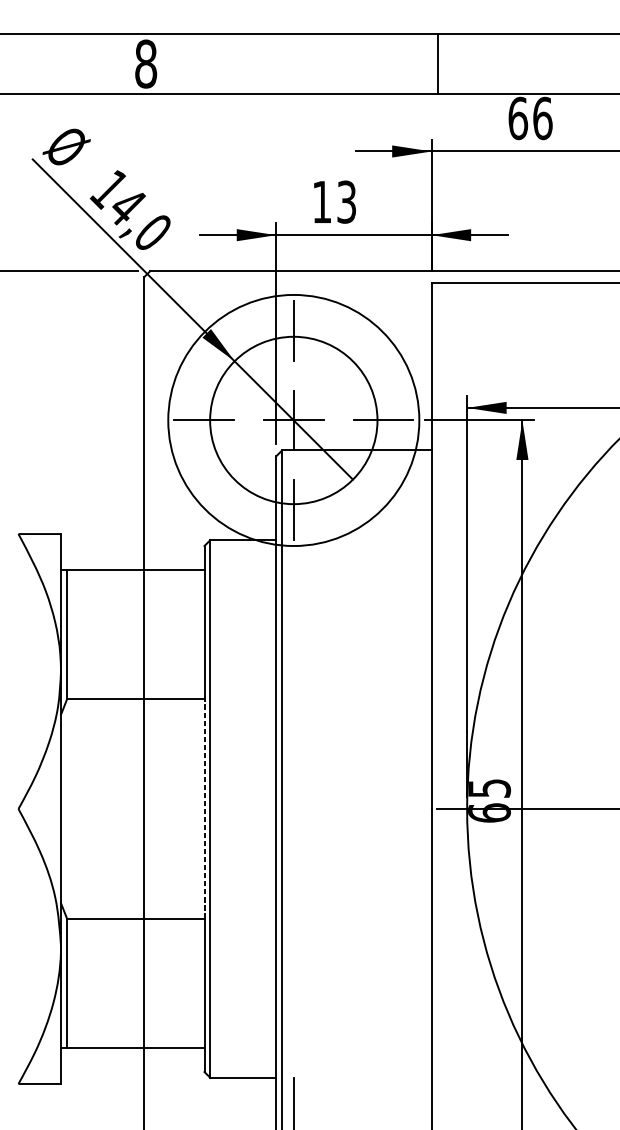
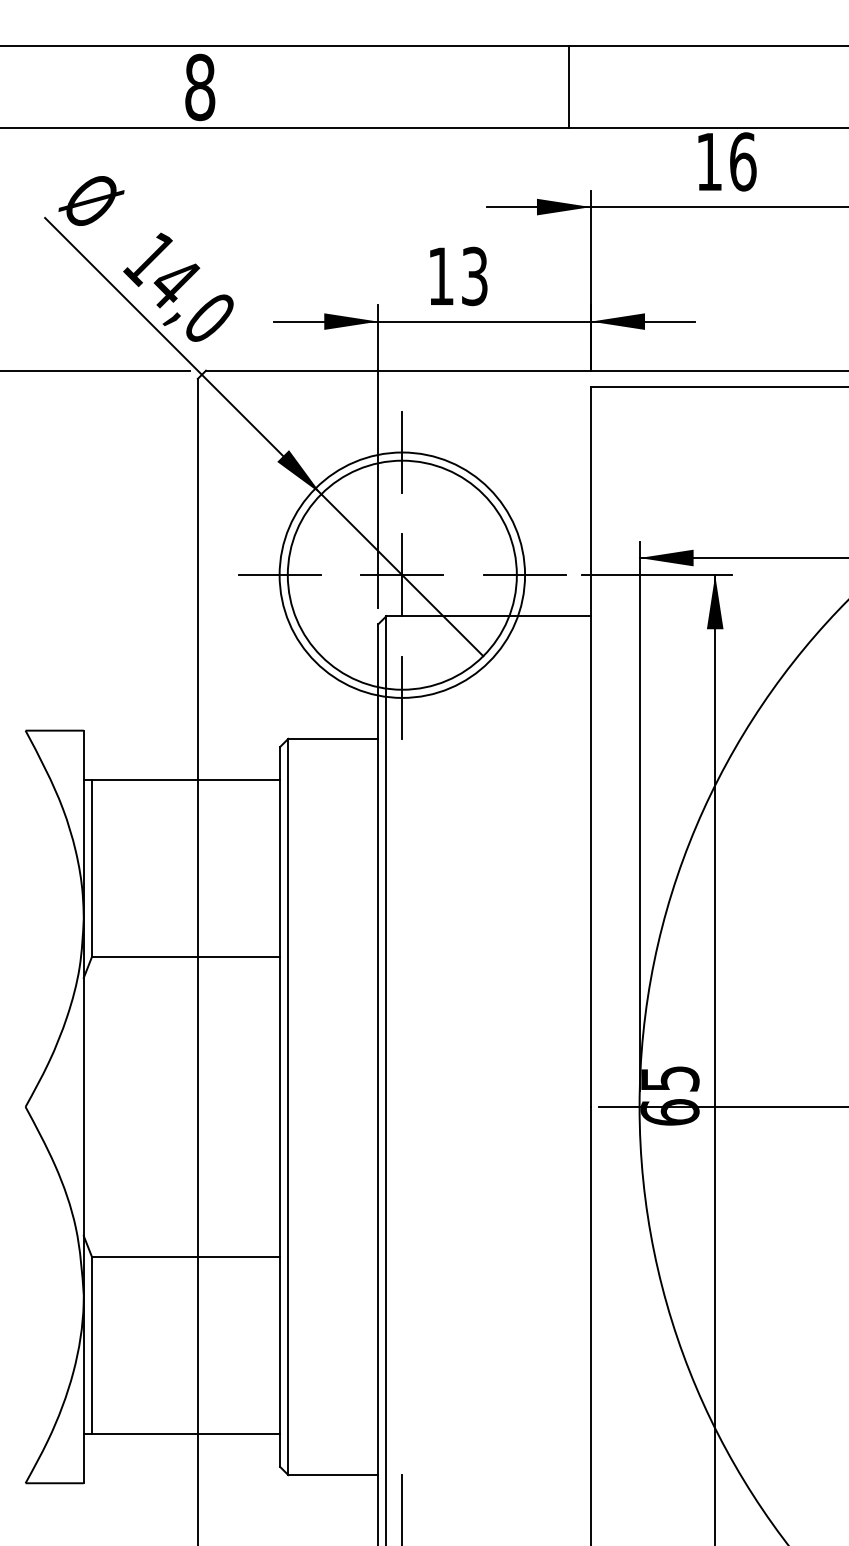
line: (438, 64) -> (569, 87), moved
text: (518, 118) -> (709, 161), 66 -> 16
circle: (293, 419) -> (402, 574), size x0.71
line: (204, 808) -> (280, 1106), dashed -> solid

